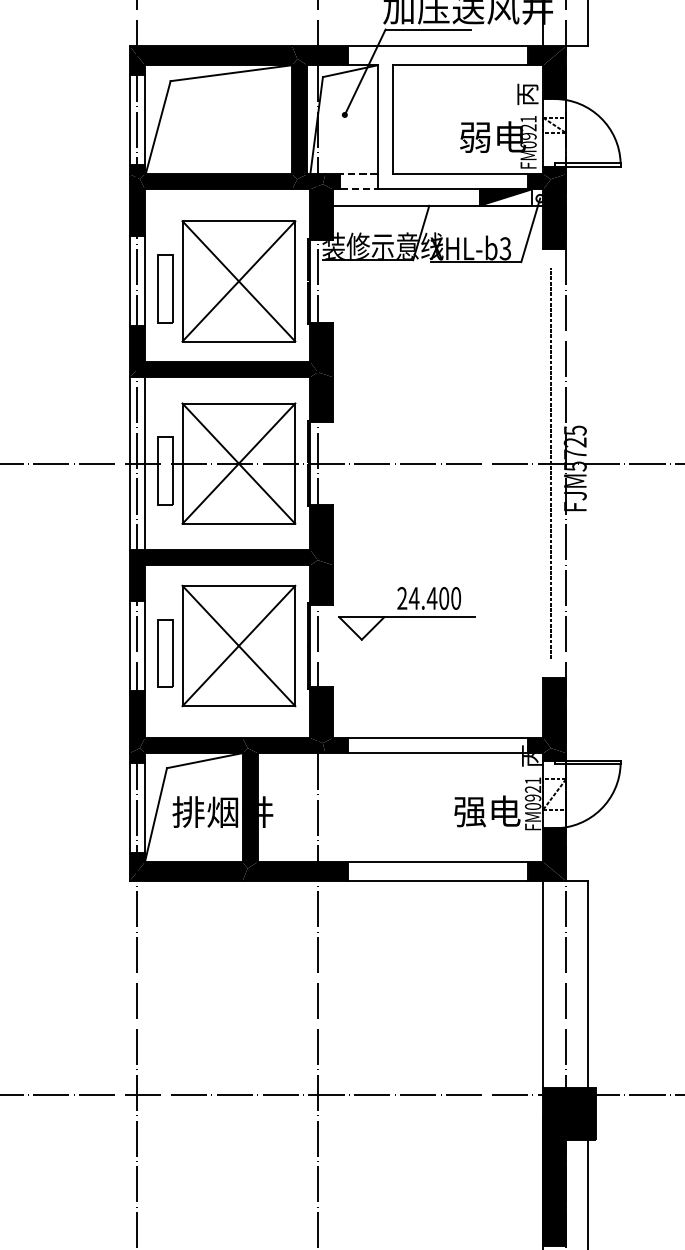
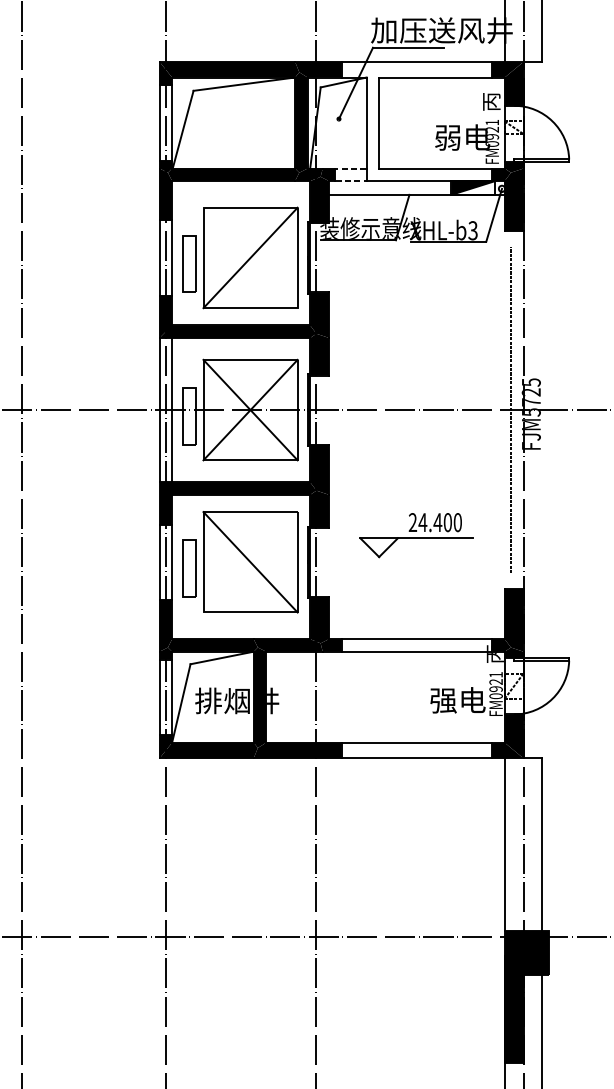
line: (238, 280) -> (250, 257), removed
part: (406, 613) -> (416, 535), moved
line: (238, 646) -> (250, 562), removed

